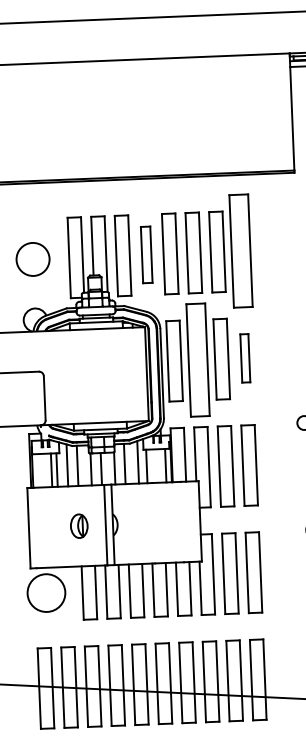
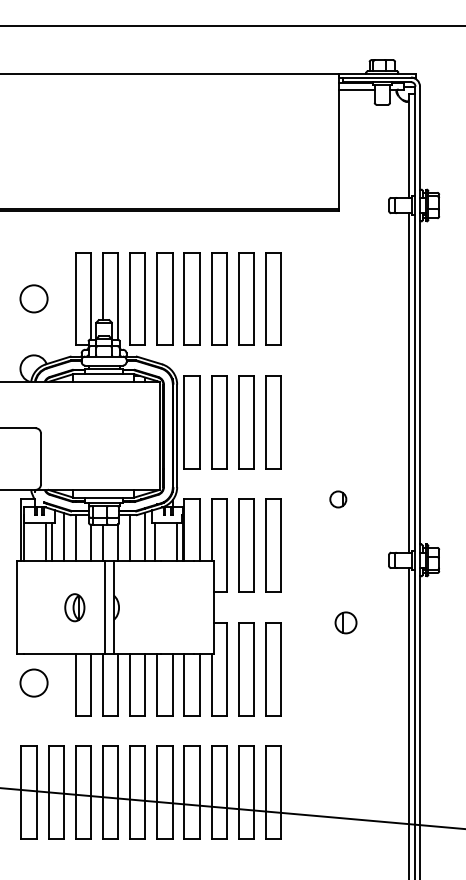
part: (240, 250) -> (273, 298), size x0.71
part: (146, 254) -> (164, 298), size x1.43
circle: (32, 259) -> (33, 298), size x0.71
part: (245, 358) -> (273, 422), size x1.67
part: (198, 360) -> (219, 422), size x0.71
circle: (45, 592) -> (33, 682), size x0.62

